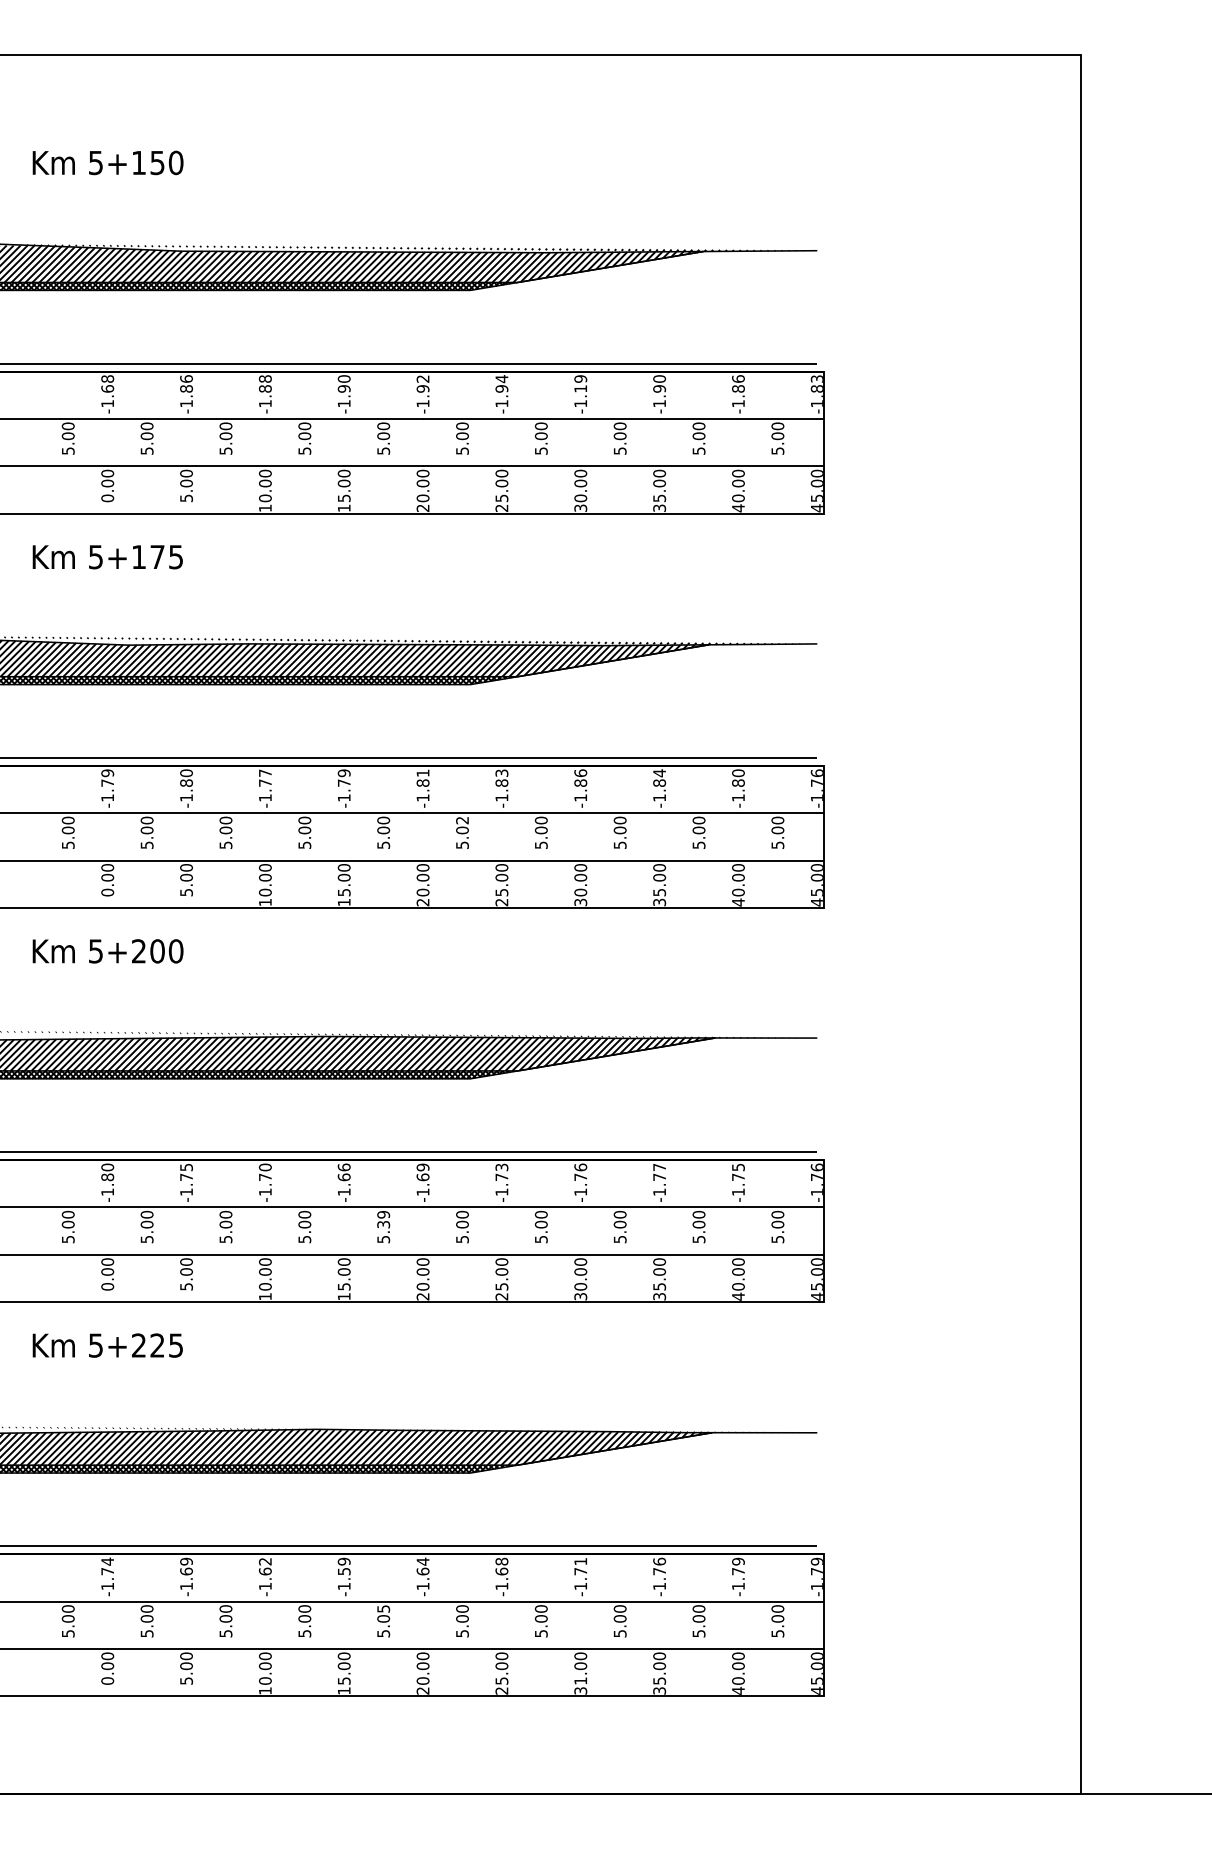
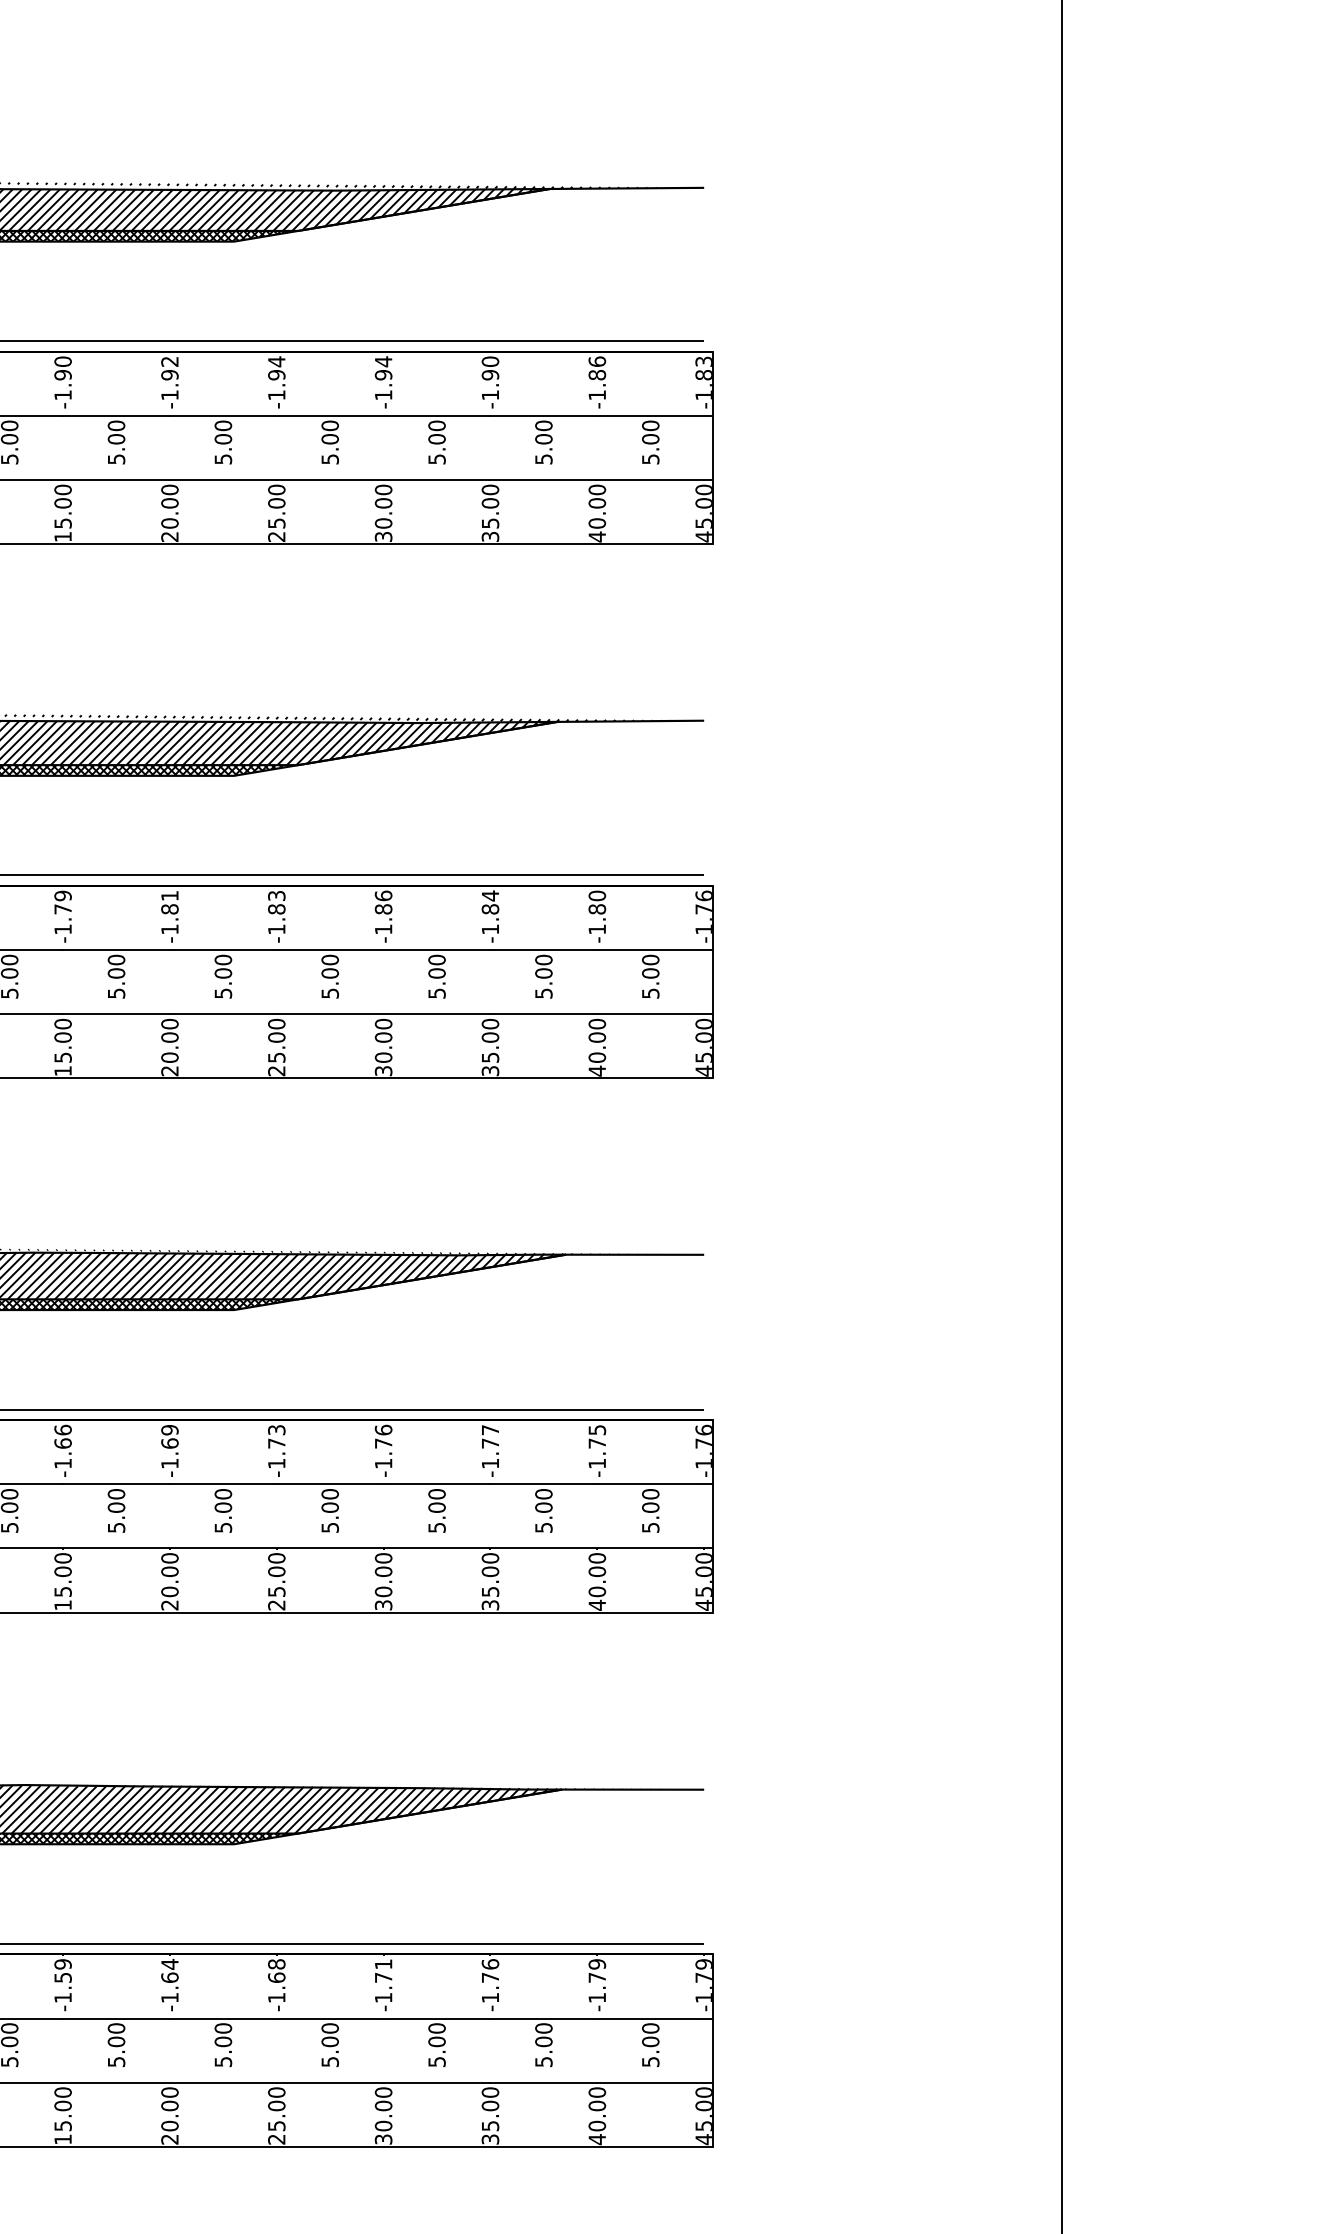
text: (580, 383) -> (383, 367), -1.19 -> -1.94
text: (462, 820) -> (223, 959), 5.02 -> 5.00
text: (383, 1219) -> (116, 1500), 5.39 -> 5.00
text: (383, 1608) -> (116, 2027), 5.05 -> 5.00
text: (580, 1680) -> (383, 2125), 31.00 -> 30.00

